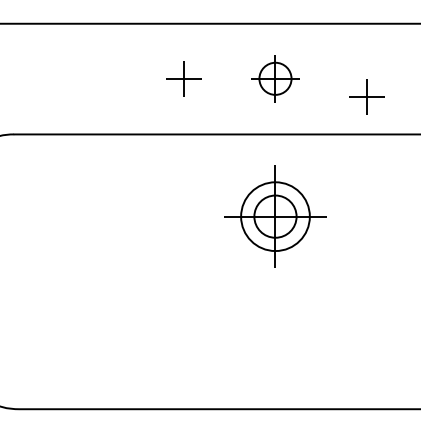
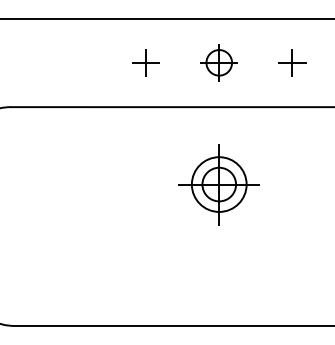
part: (366, 96) -> (291, 62), moved
part: (275, 216) -> (219, 184), moved

